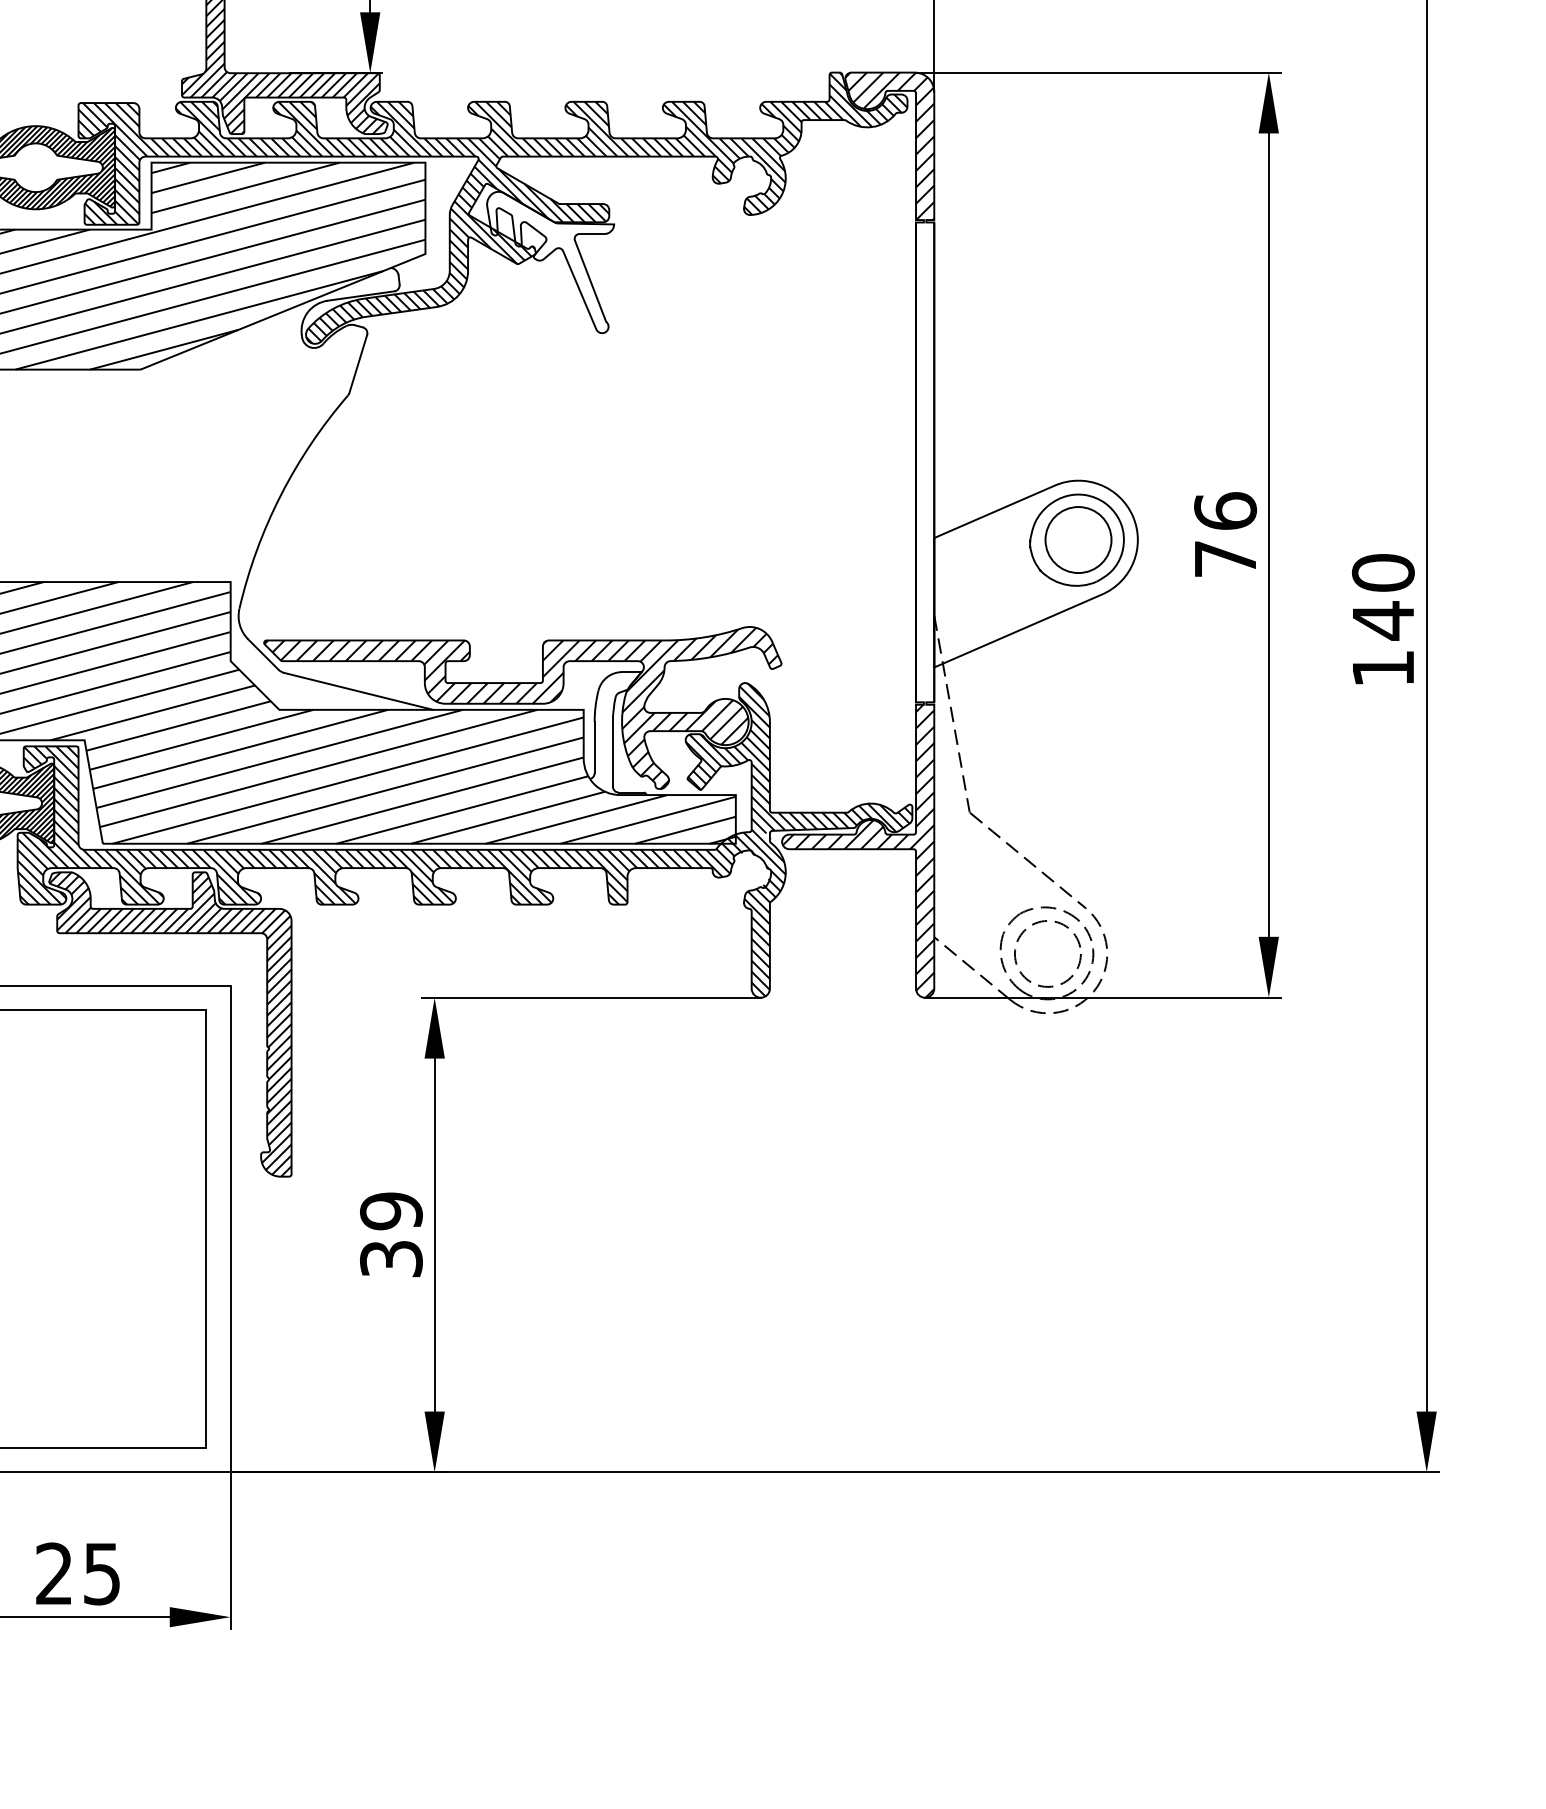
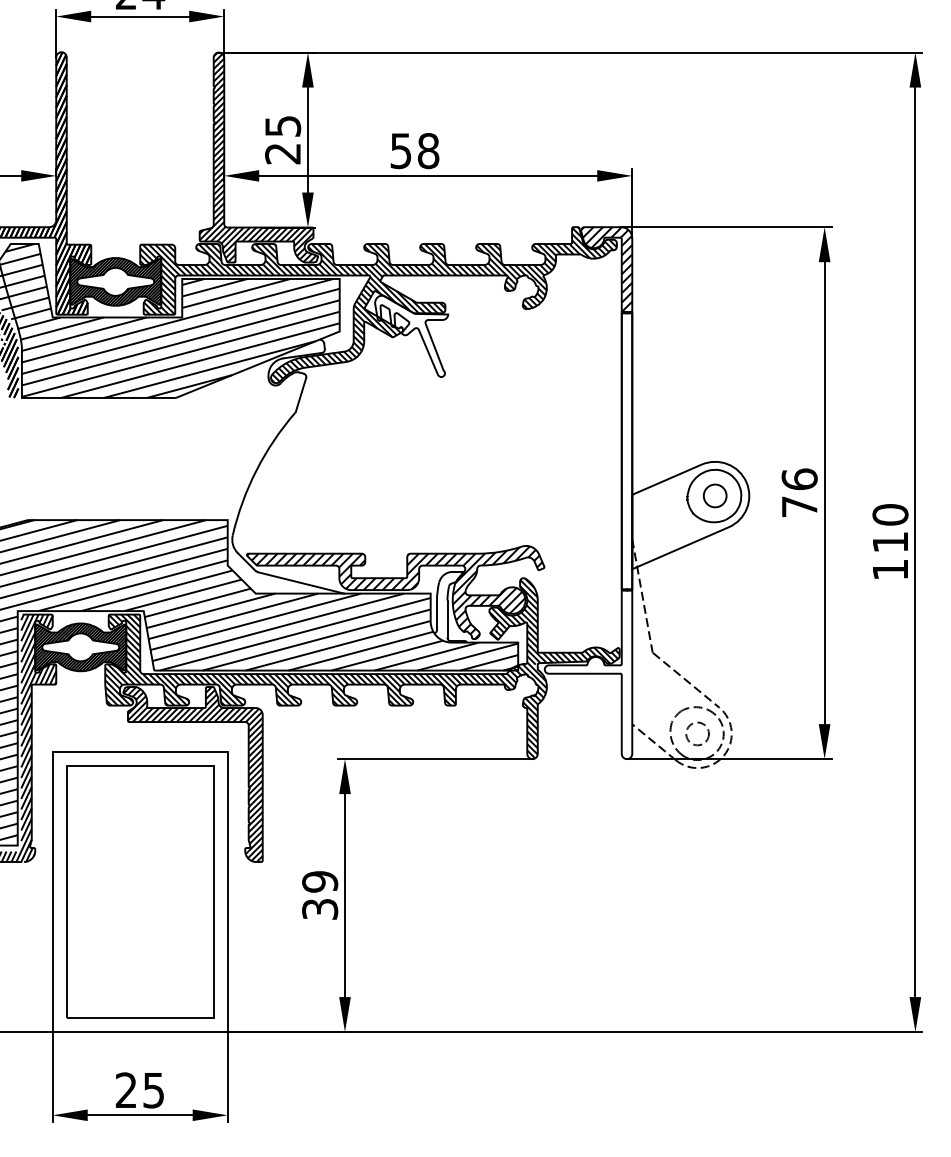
circle: (1079, 539) -> (715, 495), size x0.6
text: (1383, 620) -> (890, 542), 140 -> 110
hatch: (858, 850) -> (588, 674), removed
circle: (1047, 953) -> (697, 733), size x0.6

